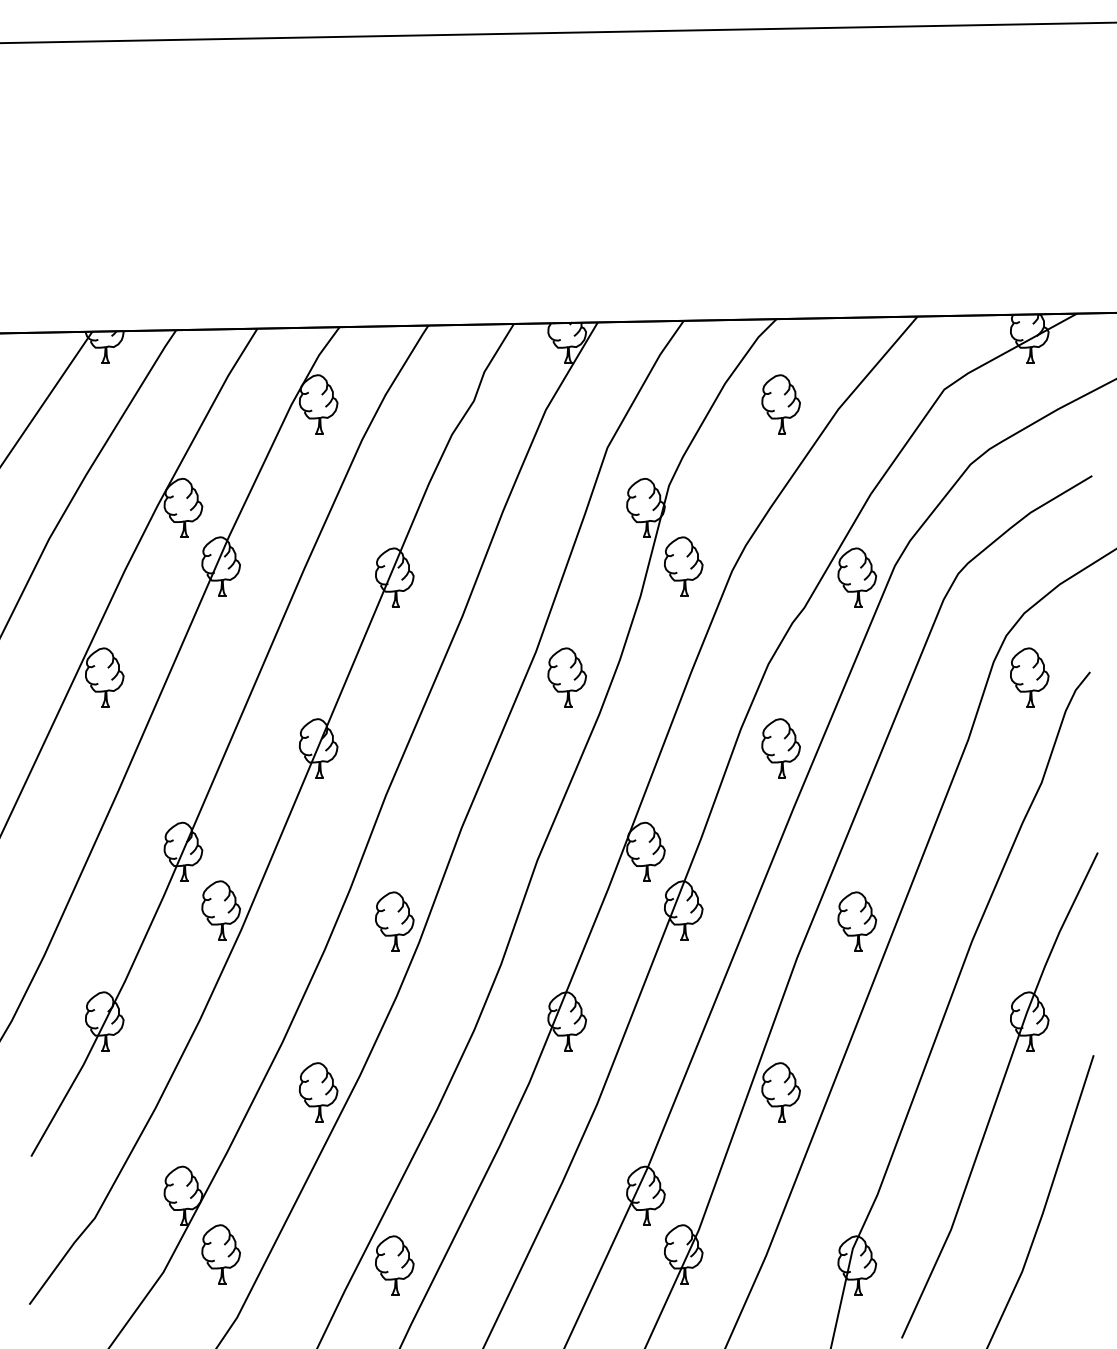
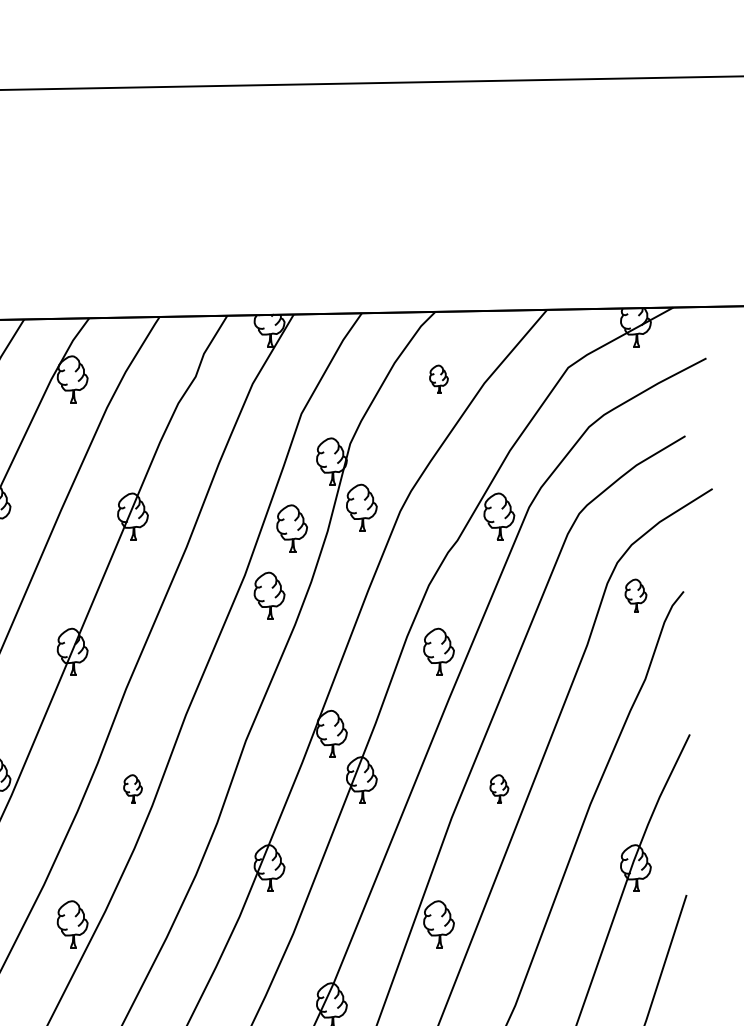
part: (780, 404) -> (438, 379), size x0.6
part: (595, 592) -> (291, 528), added
part: (1029, 677) -> (635, 595), size x0.7
part: (394, 921) -> (132, 789), size x0.6
part: (857, 921) -> (499, 789), size x0.6

